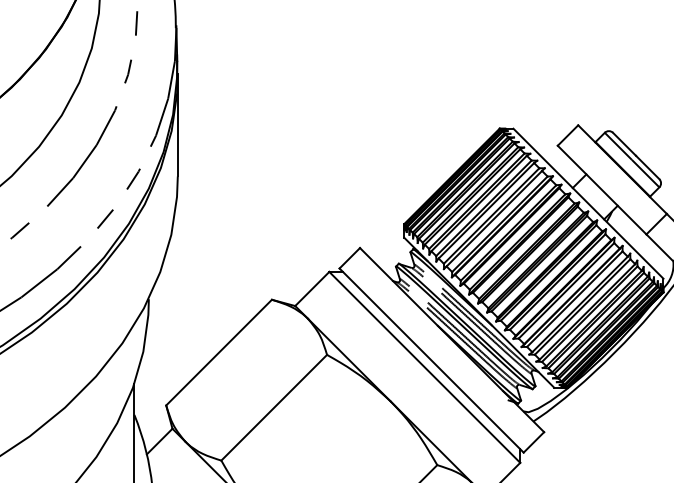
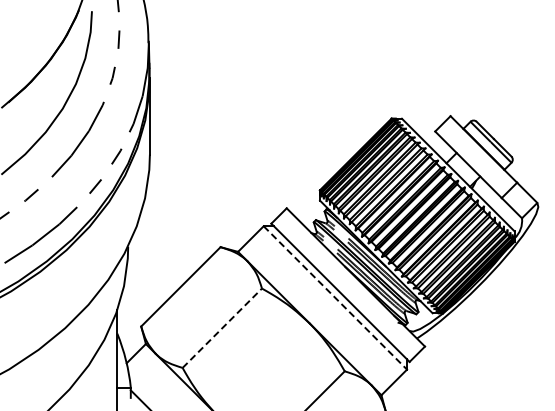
line: (424, 368) -> (335, 298), solid -> dashed
line: (274, 406) -> (222, 327), solid -> dashed

